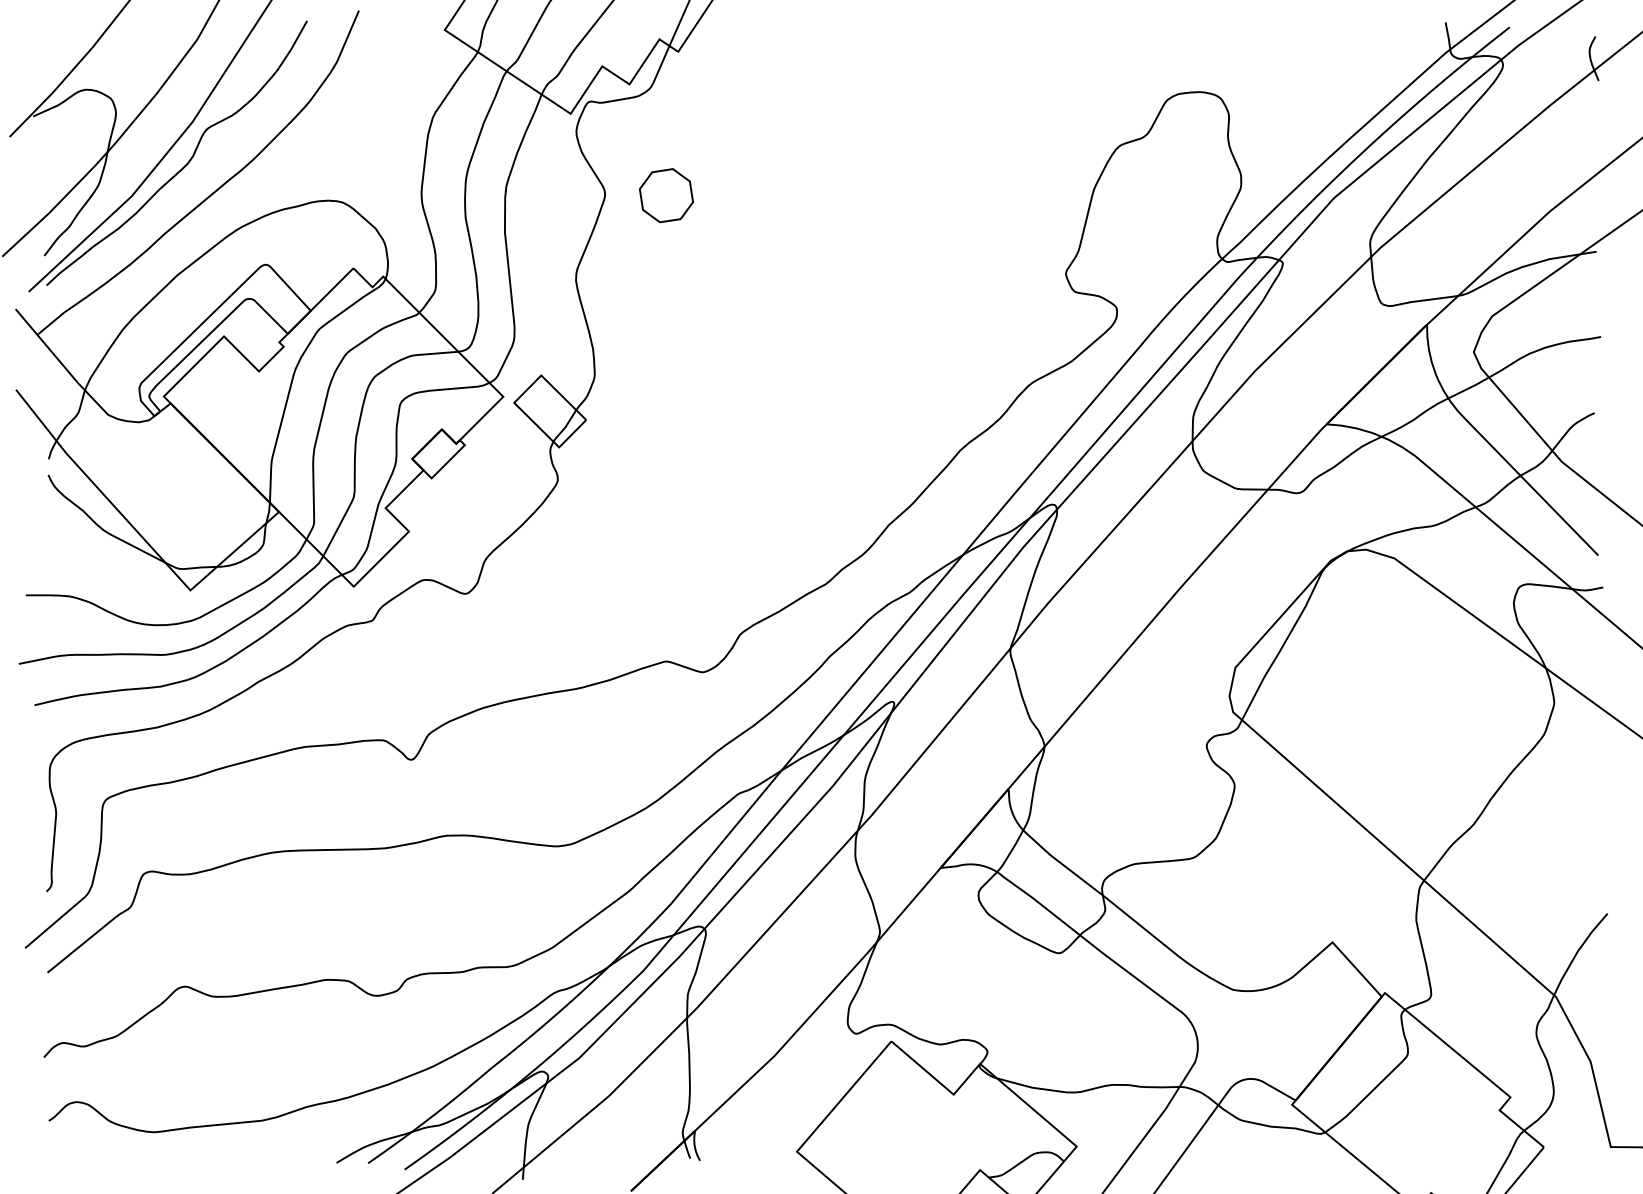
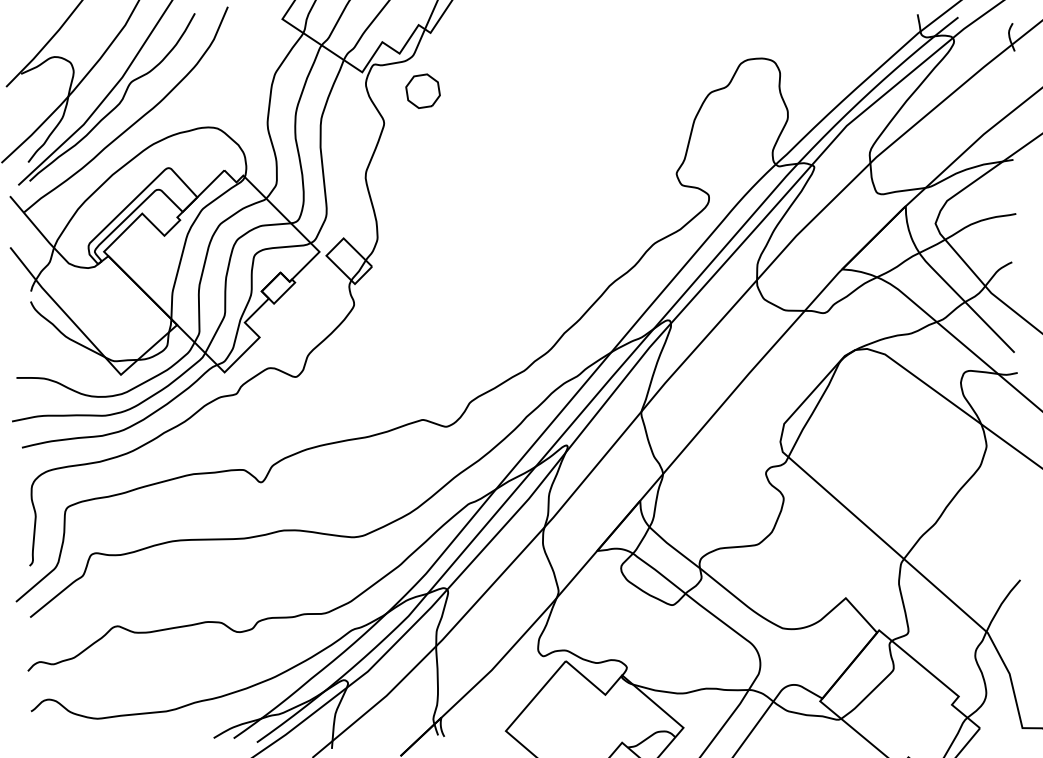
part: (665, 194) -> (422, 90), moved

